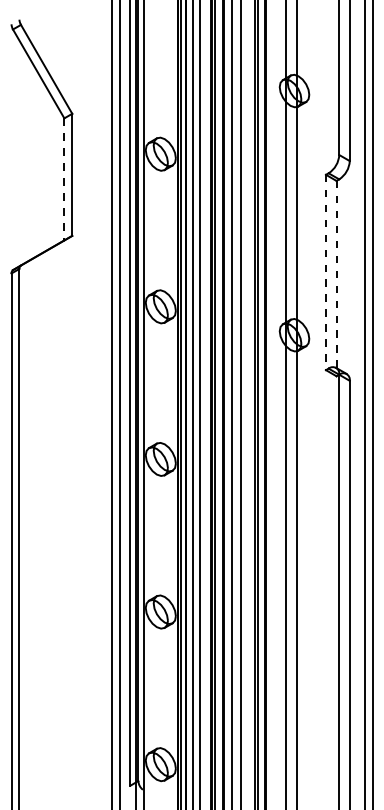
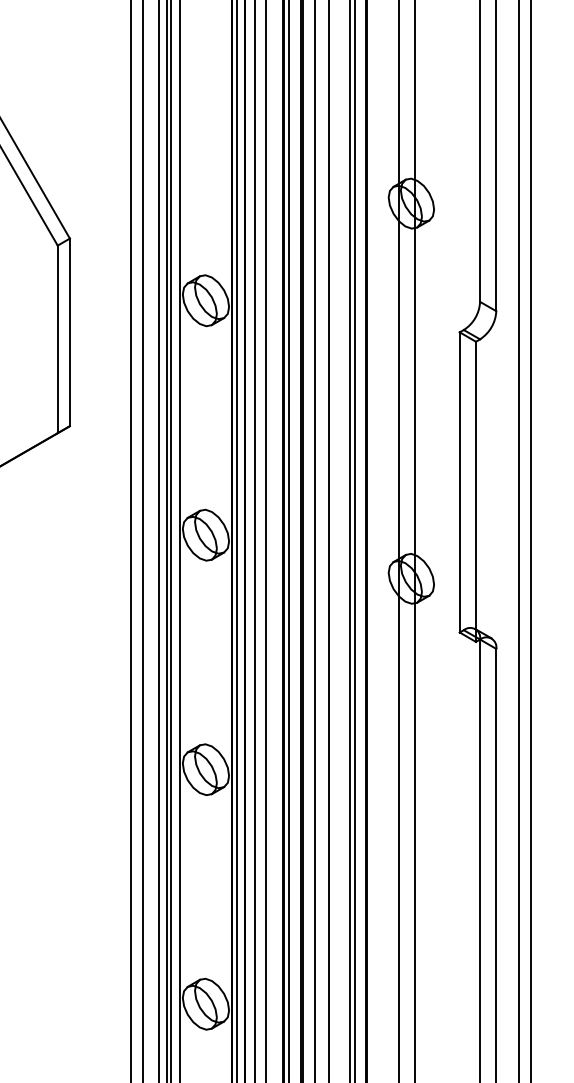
line: (64, 179) -> (57, 339), dashed -> solid
line: (326, 272) -> (460, 482), dashed -> solid
line: (336, 278) -> (475, 491), dashed -> solid

